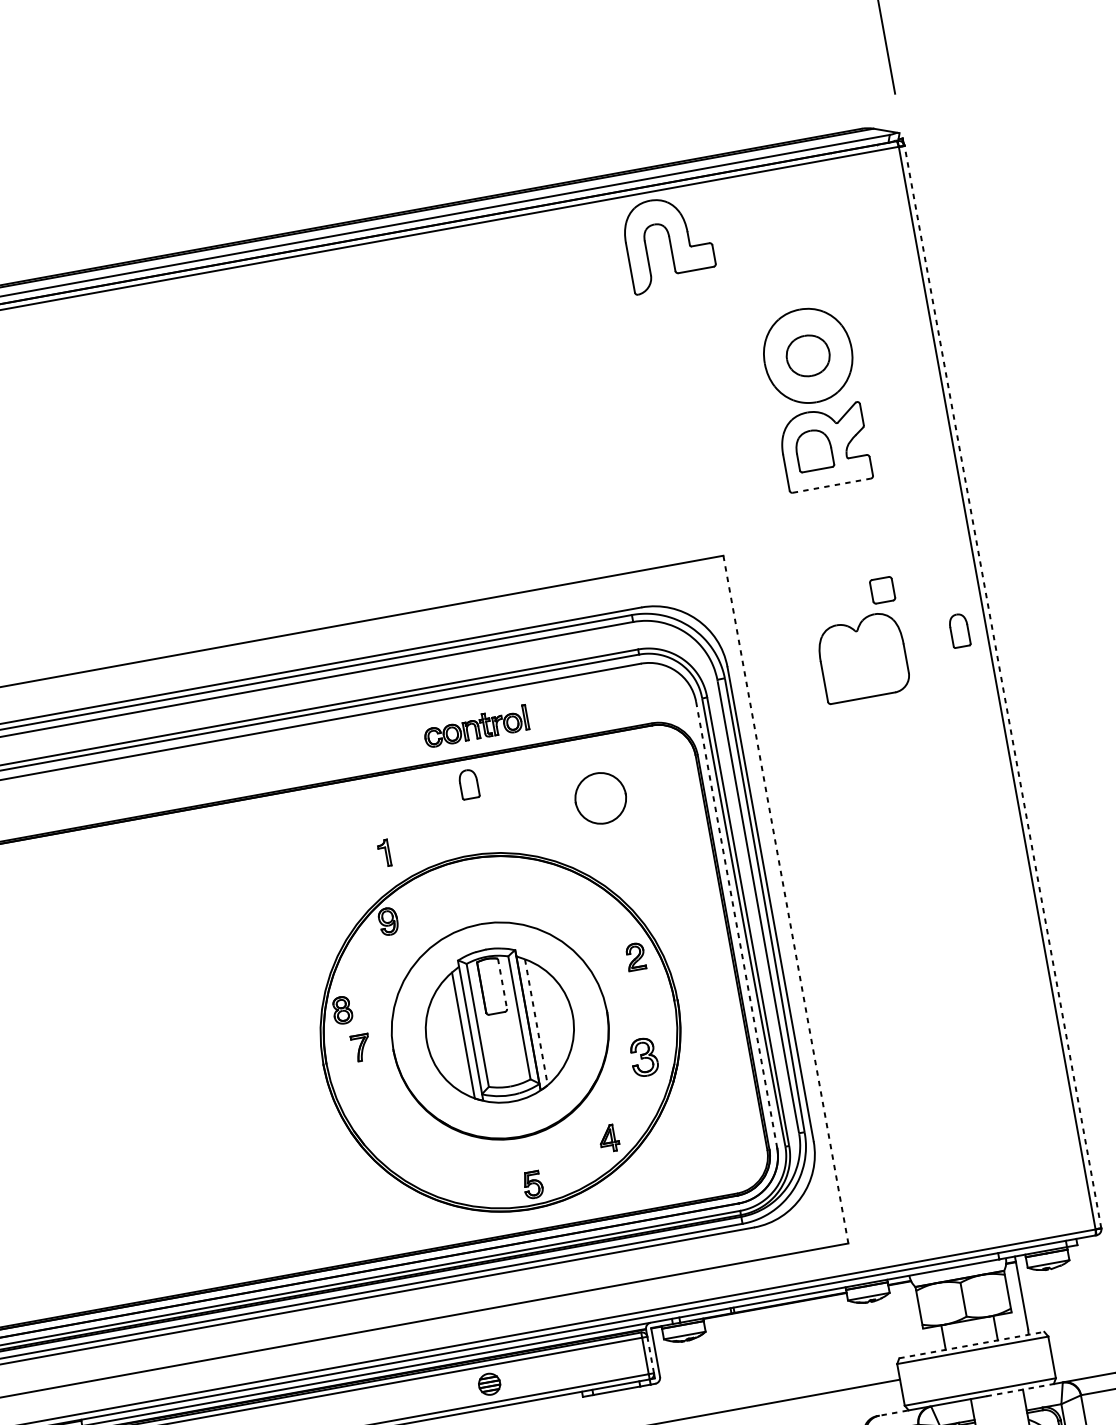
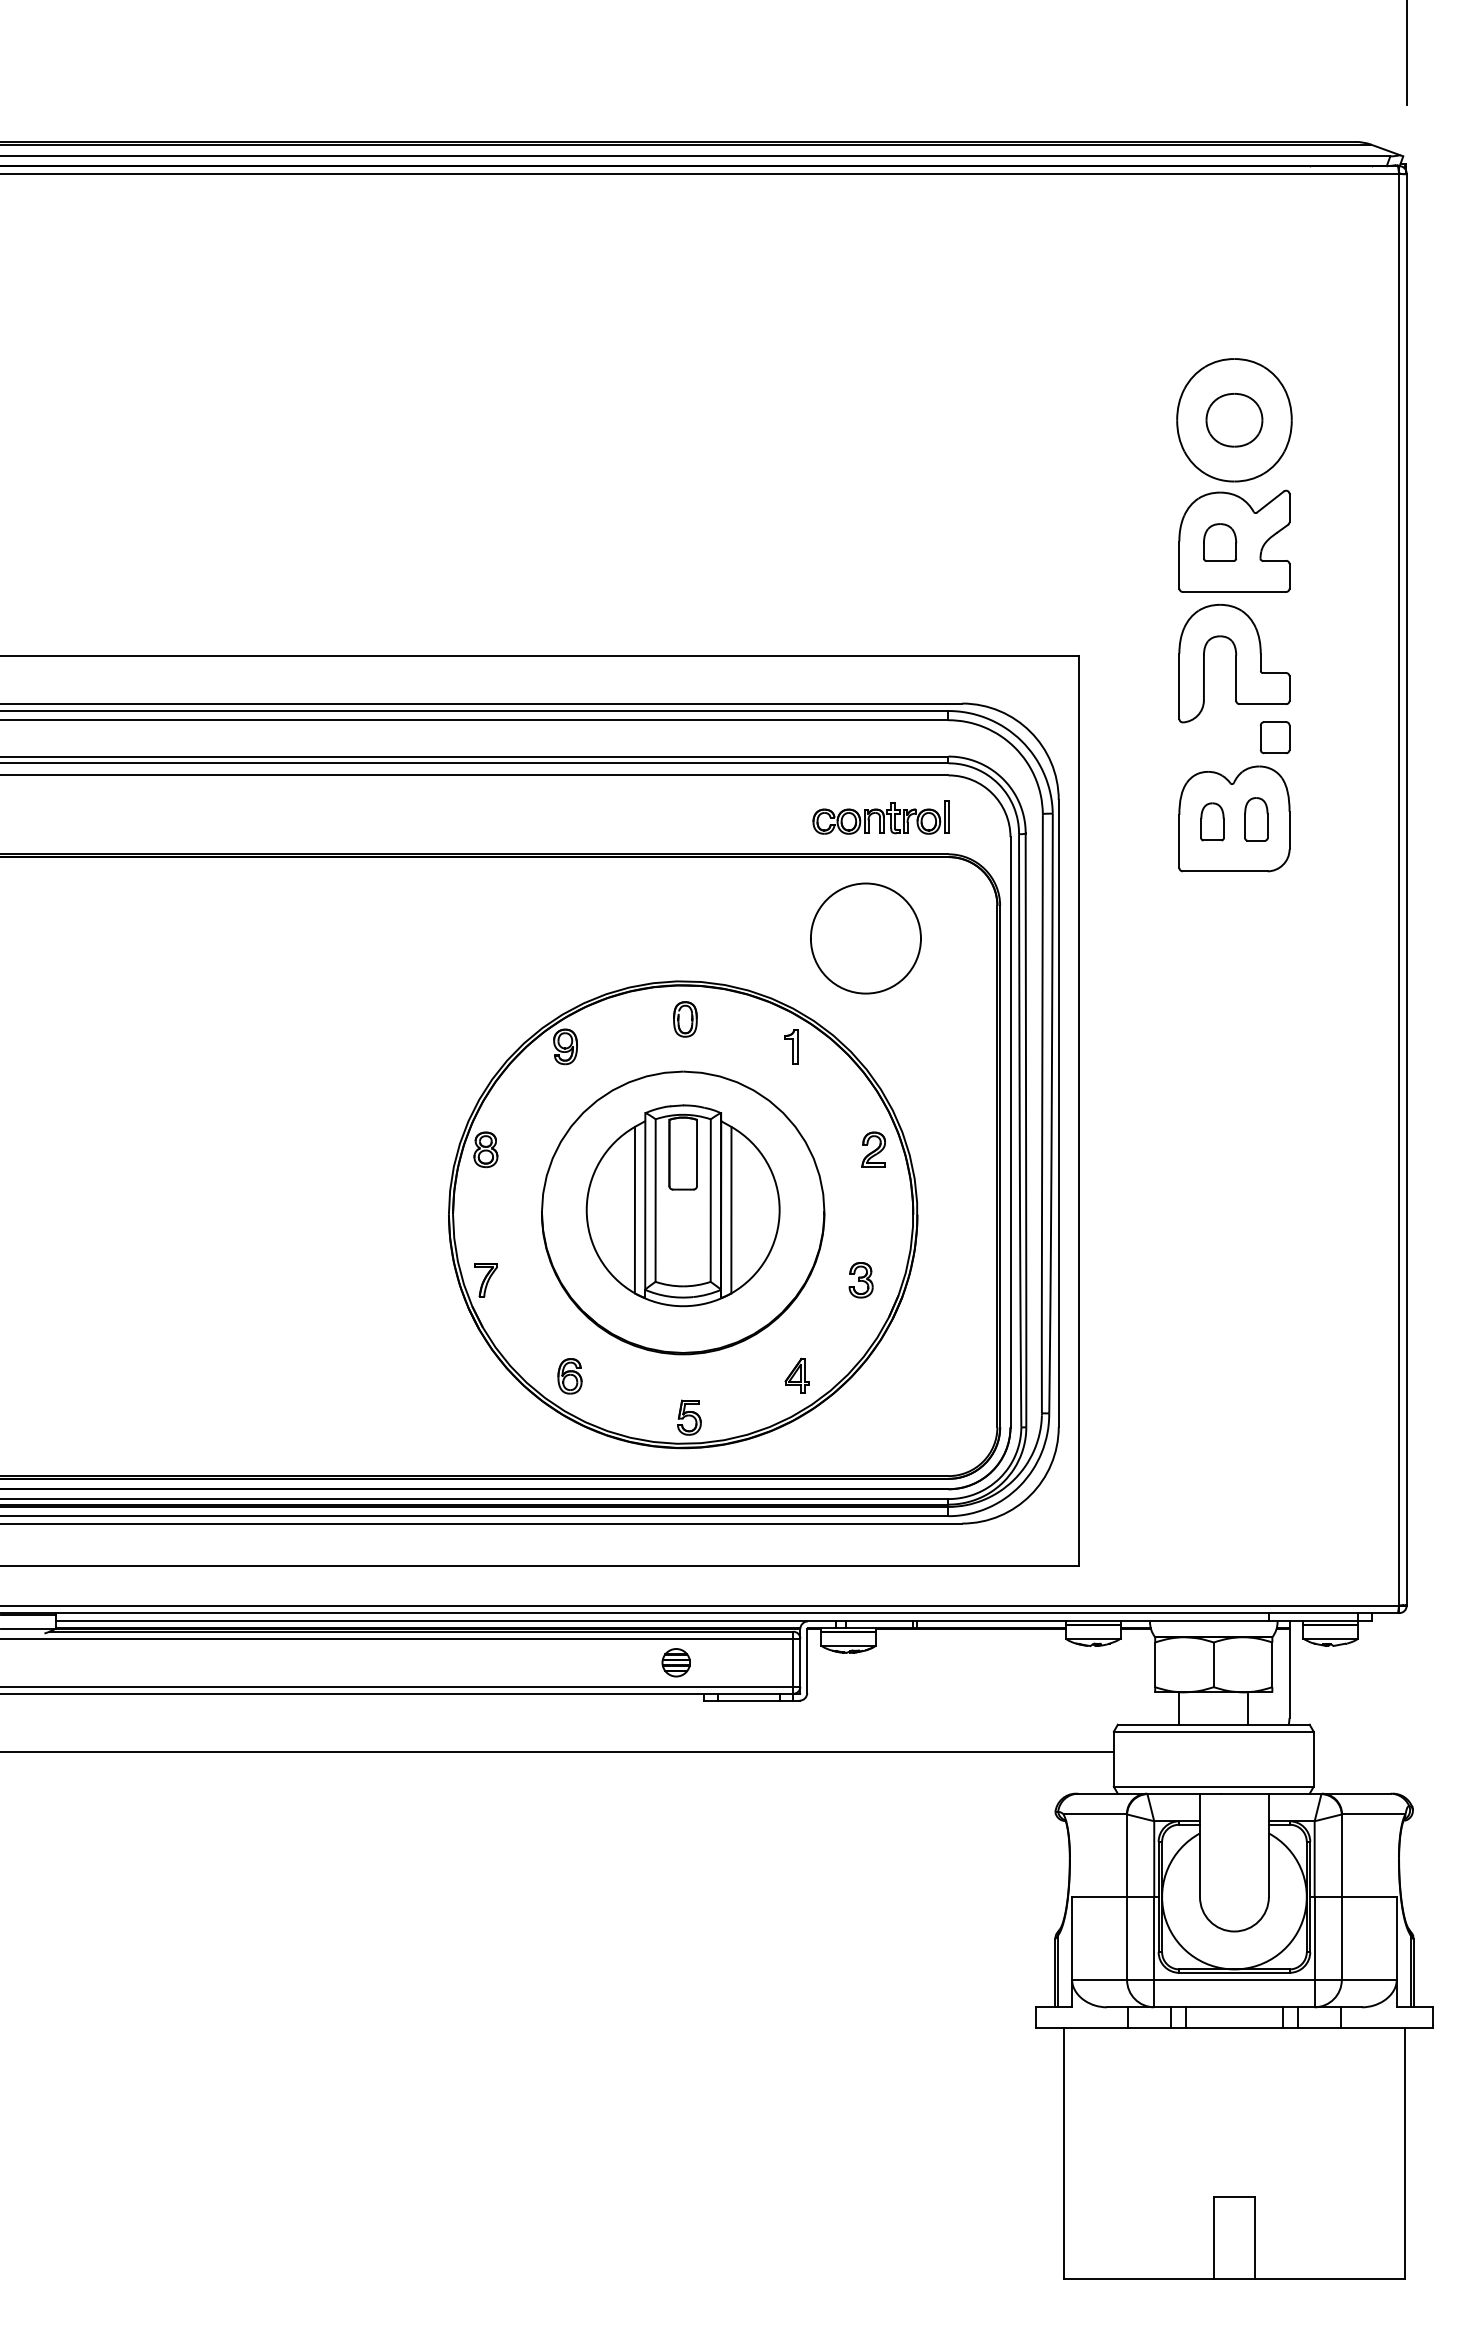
part: (669, 243) -> (1234, 663), moved
part: (814, 450) -> (1220, 542), size x0.71
line: (831, 485) -> (1234, 591), dashed -> solid
part: (959, 630) -> (1256, 819), moved
line: (1002, 687) -> (1406, 889), dashed -> solid
part: (475, 726) -> (880, 817), moved
part: (468, 784) -> (1212, 821), moved
circle: (600, 798) -> (865, 938), size x1.67
part: (384, 853) -> (791, 1046), moved
part: (475, 884) -> (685, 1019), added
line: (786, 899) -> (1079, 1111), dashed -> solid
line: (736, 924) -> (1010, 1131), dashed -> solid
line: (502, 984) -> (697, 1153), dashed -> solid
line: (536, 1022) -> (731, 1210), dashed -> solid
part: (360, 1048) -> (485, 1280), moved
part: (643, 1057) -> (860, 1280), size x0.71
part: (436, 1170) -> (569, 1376), added
line: (971, 1344) -> (1213, 1724), dashed -> solid
line: (650, 1354) -> (800, 1662), dashed -> solid
part: (488, 1384) -> (675, 1662), moved
line: (1020, 1389) -> (1265, 1793), dashed -> solid
line: (893, 1413) -> (1097, 1793), dashed -> solid

